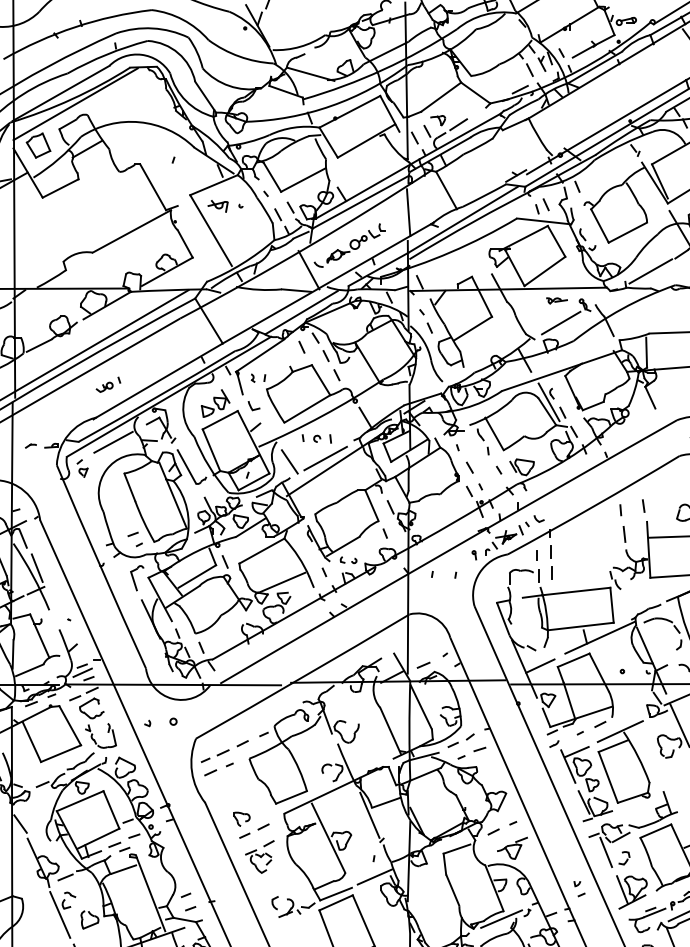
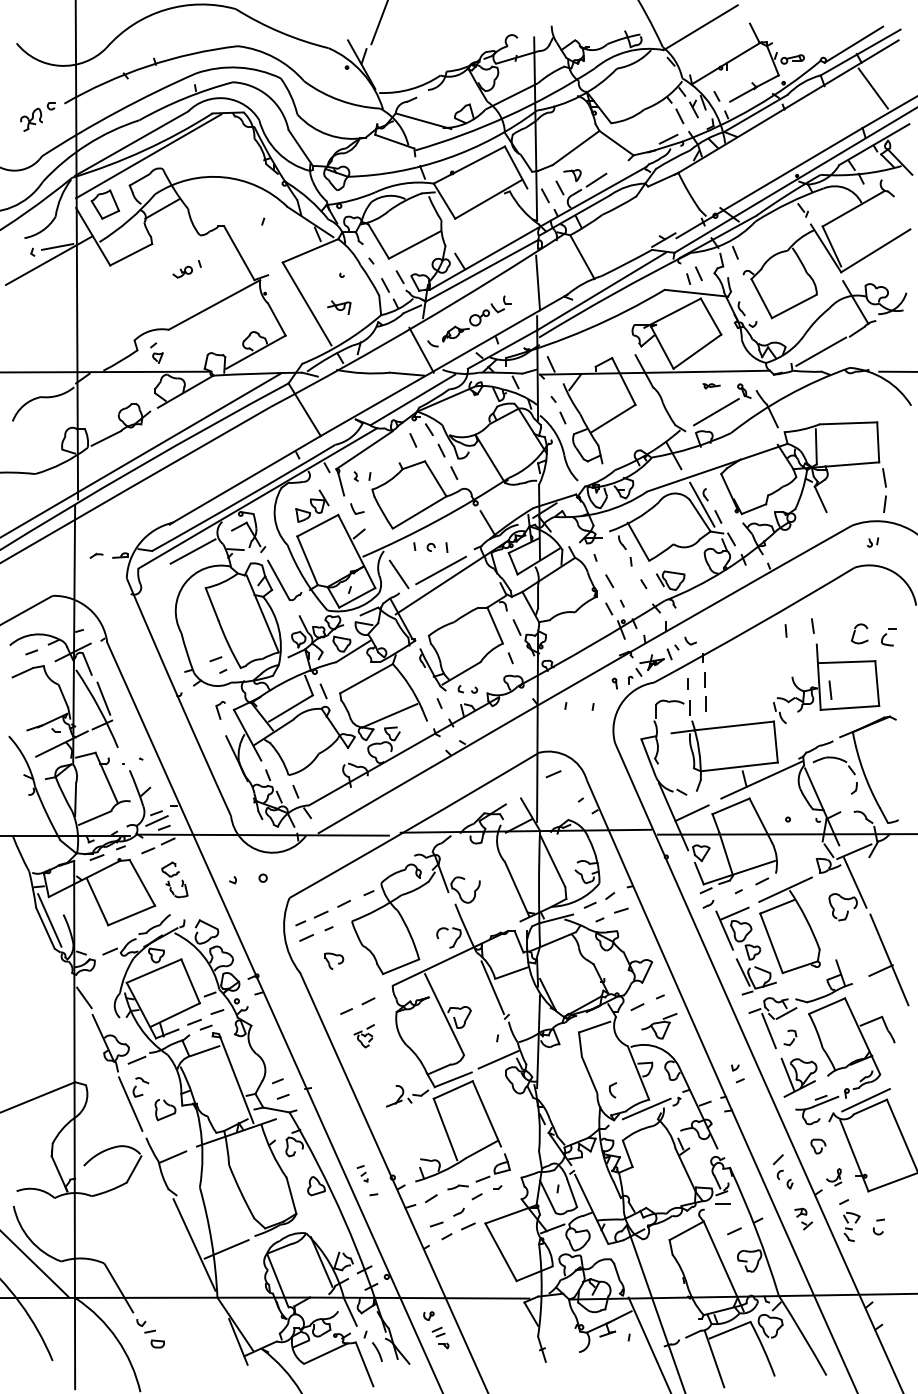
part: (218, 206) -> (339, 307), moved
part: (556, 301) -> (711, 386), size x0.7
part: (107, 384) -> (186, 269), moved
part: (82, 467) -> (156, 352), moved
line: (624, 533) -> (830, 689), moved
part: (137, 578) -> (220, 710), size x0.6
line: (423, 665) -> (553, 774), moved
part: (97, 722) -> (174, 879), size x0.6
part: (242, 818) -> (334, 960), moved
part: (260, 856) -> (364, 1035), size x0.6
part: (274, 903) -> (612, 1090), moved

